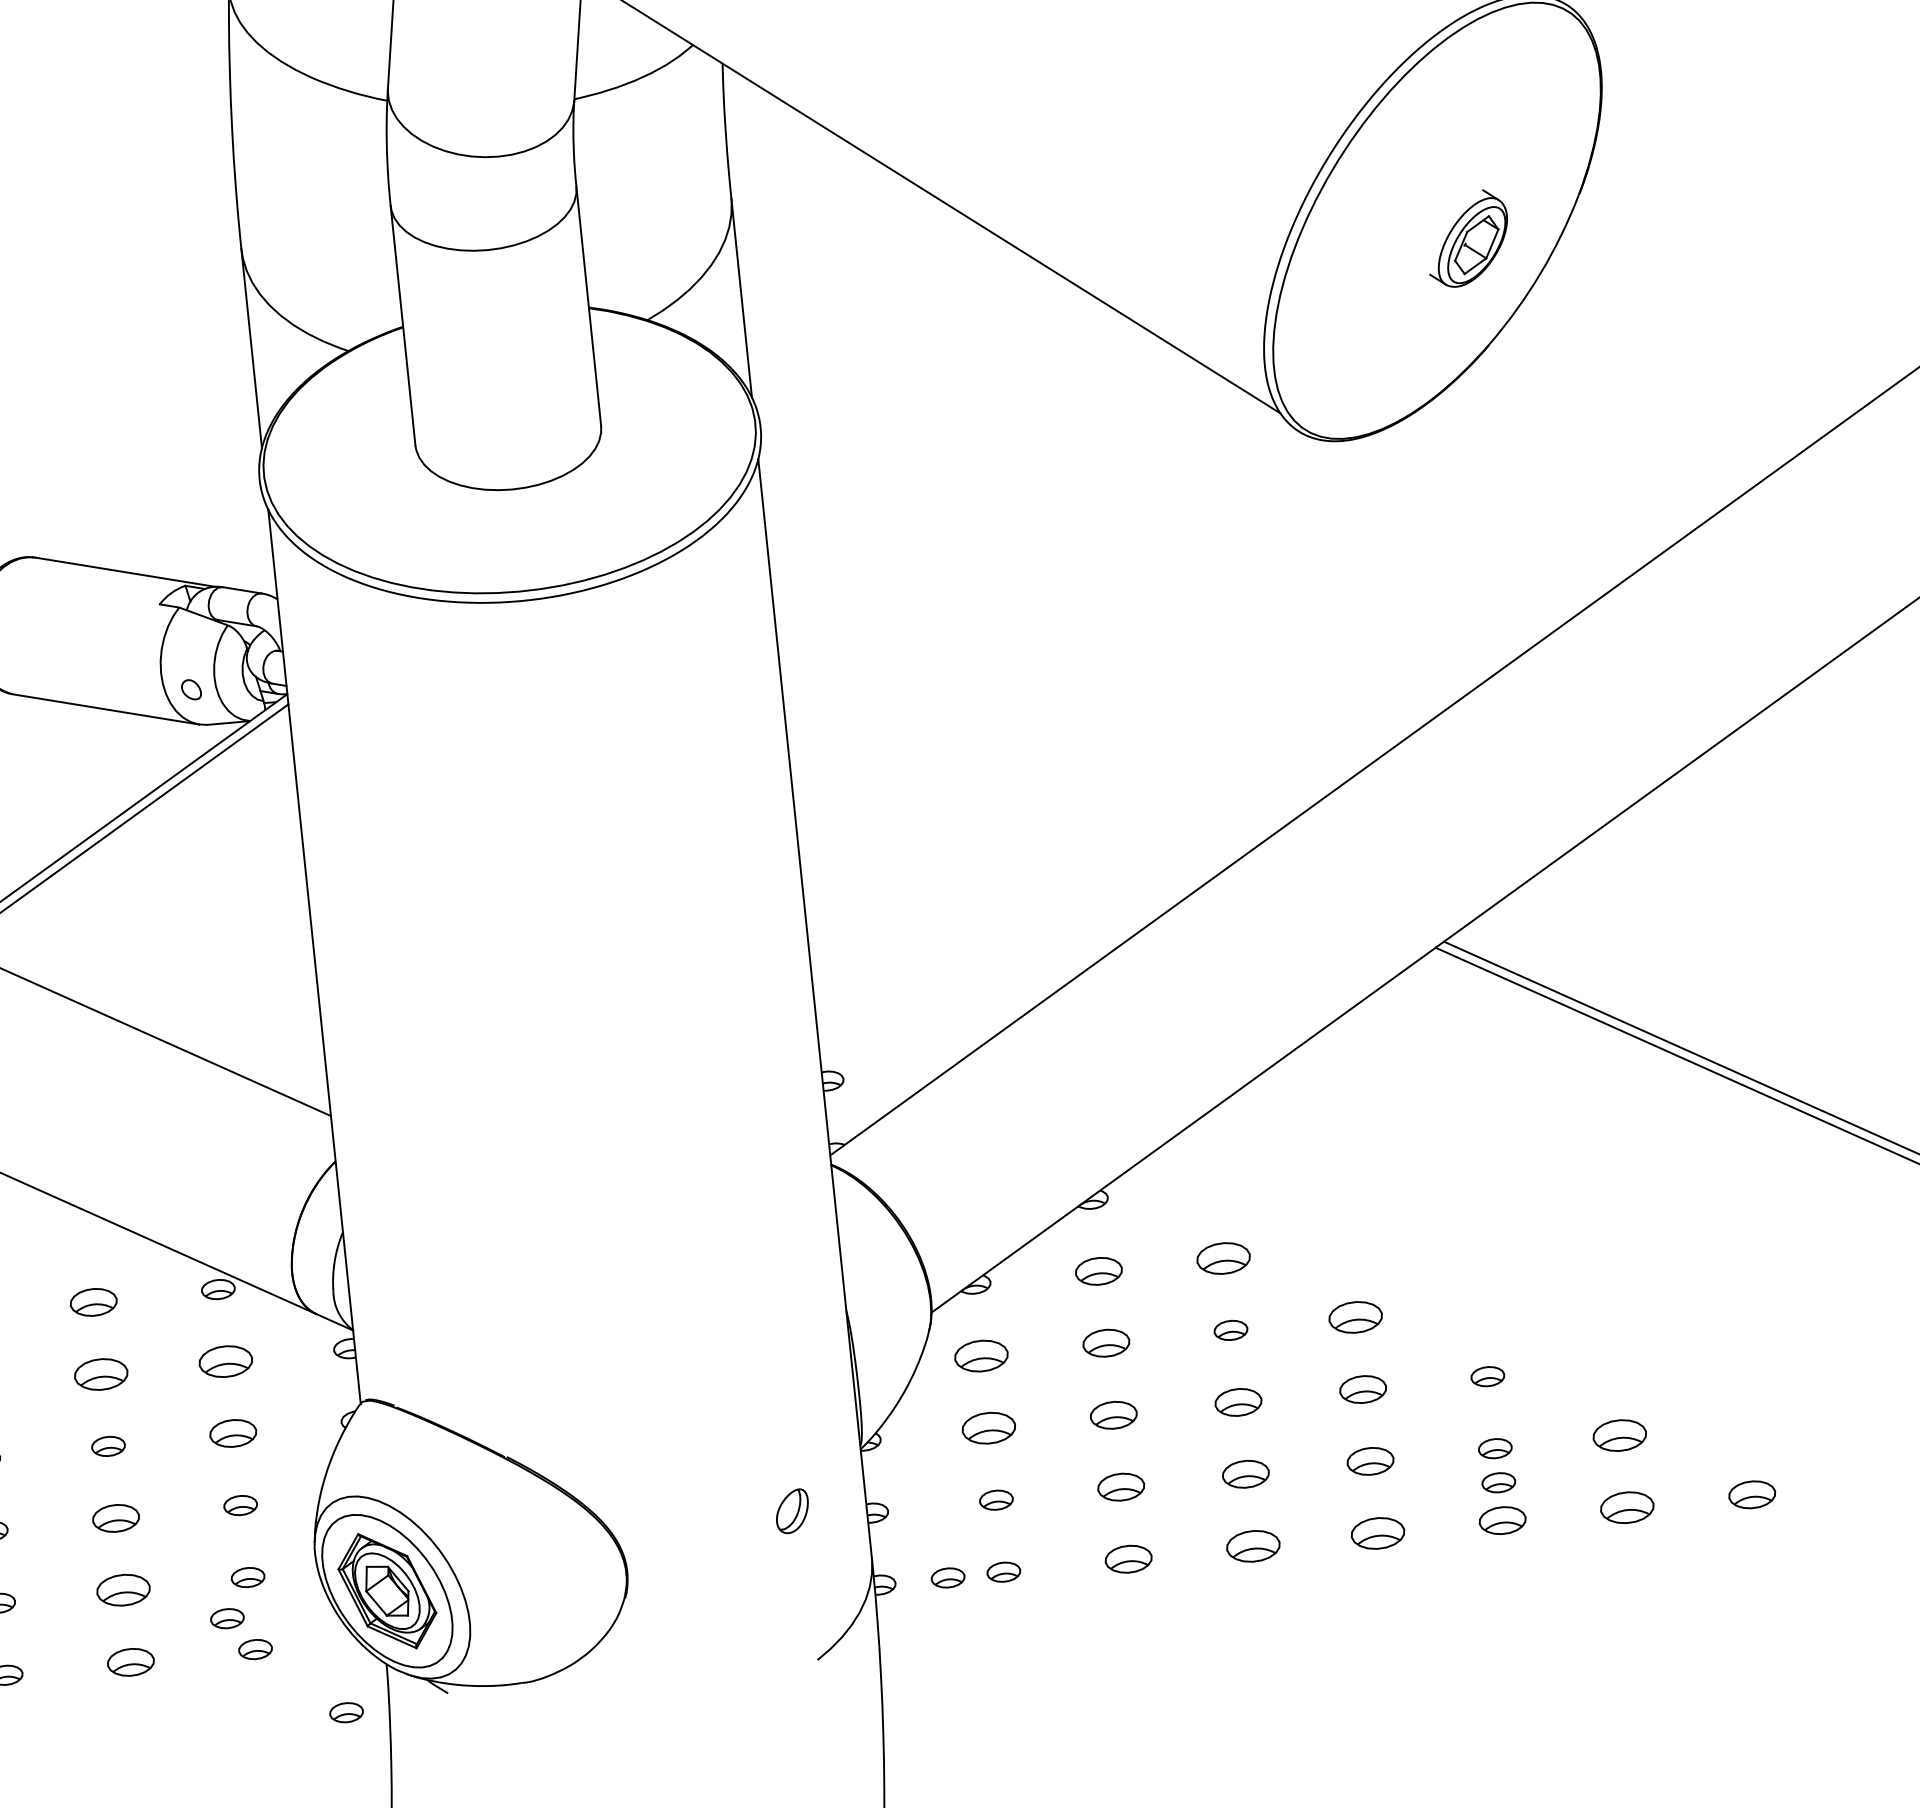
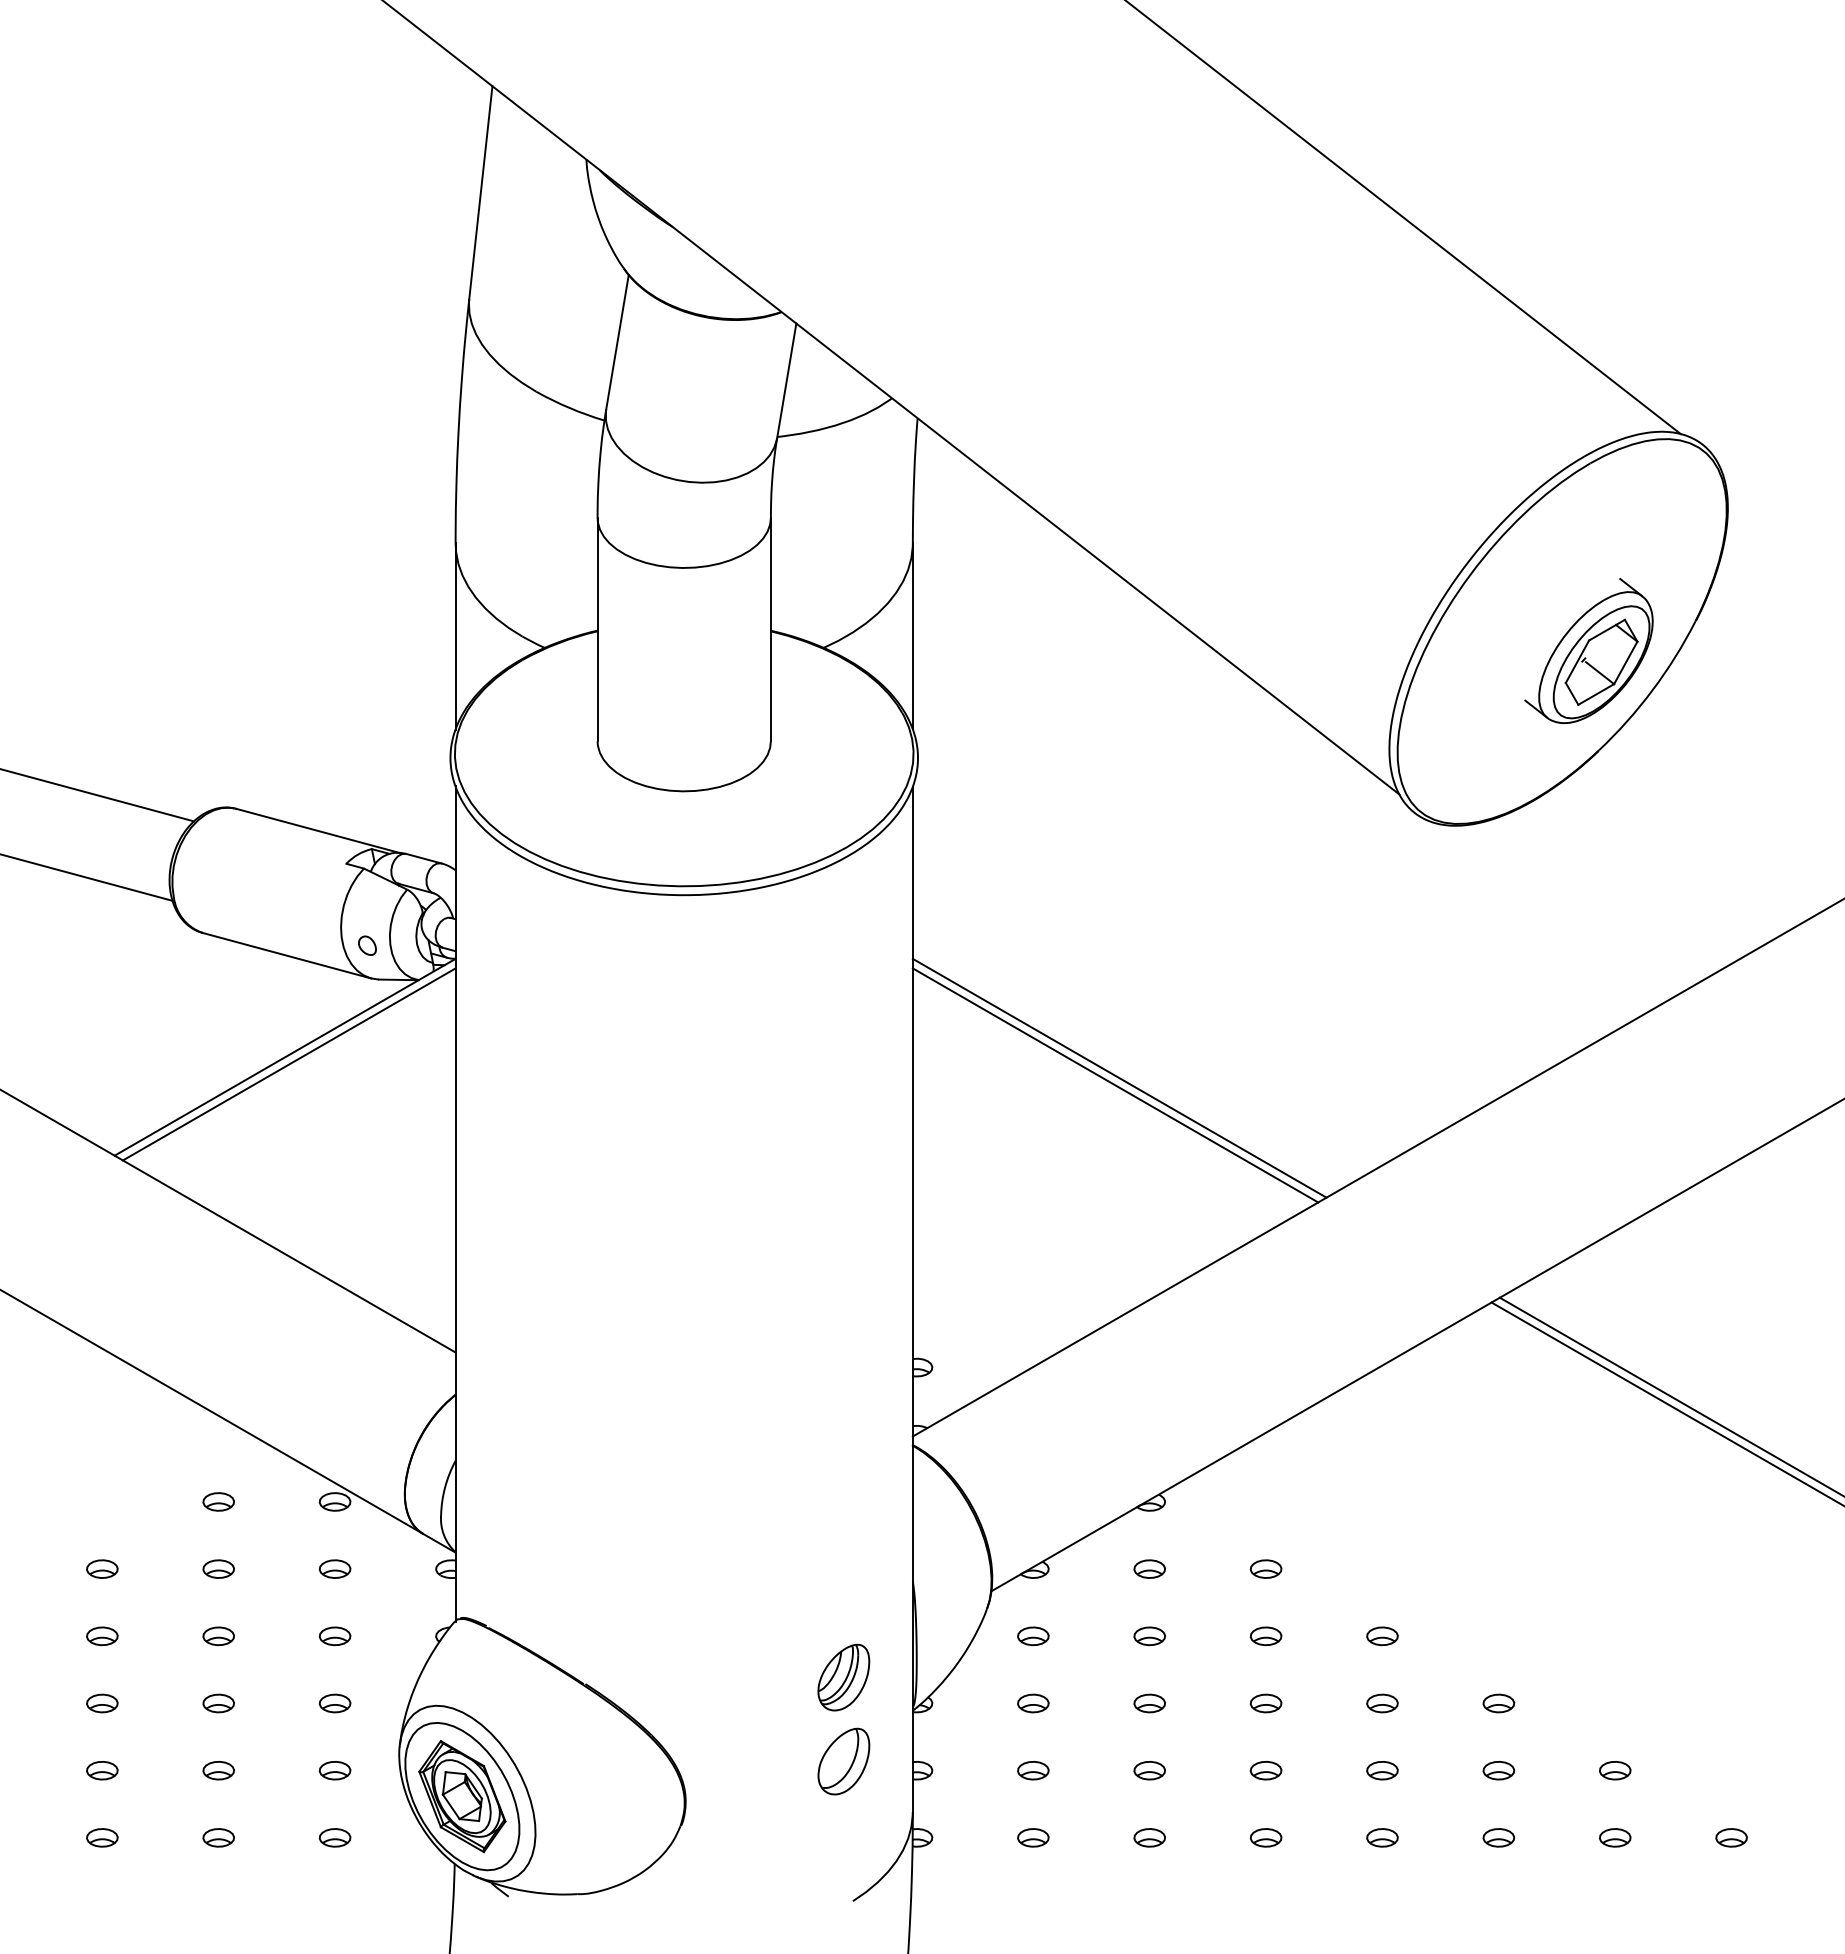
part: (1467, 238) -> (1588, 650), size x1.67
line: (1011, 747) -> (1119, 1077), added
line: (1008, 756) -> (1115, 1085), added
part: (1222, 1257) -> (1265, 1568), size x0.62
part: (1098, 1270) -> (1149, 1568), size x0.71
part: (93, 1301) -> (218, 1501), size x0.71
part: (1355, 1317) -> (1382, 1636), size x0.62
part: (1106, 1343) -> (1149, 1636), size x0.71
part: (981, 1356) -> (1033, 1636), size x0.62
part: (225, 1360) -> (334, 1568), size x0.62
part: (100, 1373) -> (218, 1568), size x0.62
part: (1363, 1389) -> (1382, 1703), size x0.71
part: (1237, 1402) -> (1265, 1703), size x0.71
part: (1113, 1415) -> (1149, 1703), size x0.71
part: (782, 1421) -> (843, 1677), added
part: (989, 1428) -> (1033, 1703), size x0.62
part: (232, 1433) -> (334, 1636), size x0.71
part: (1620, 1435) -> (1615, 1770), size x0.62
part: (1370, 1461) -> (1382, 1770), size x0.71
part: (1245, 1474) -> (1265, 1770), size x0.71
part: (1498, 1482) -> (1498, 1802), removed
part: (1120, 1487) -> (1149, 1770), size x0.71
part: (1752, 1494) -> (1731, 1837), size x0.71
part: (1627, 1507) -> (1615, 1837), size x0.62
part: (791, 1511) -> (843, 1761), size x1.67
part: (115, 1518) -> (218, 1703), size x0.71
part: (1502, 1520) -> (1498, 1837), size x0.71
part: (1378, 1533) -> (1382, 1837), size x0.62
part: (1252, 1546) -> (1265, 1837), size x0.62
part: (1128, 1558) -> (1149, 1837), size x0.71
part: (948, 1577) -> (981, 1837), removed
part: (123, 1590) -> (218, 1770), size x0.62
part: (226, 1618) -> (311, 1806), removed
part: (130, 1662) -> (218, 1837), size x0.71
part: (345, 1712) -> (412, 1904), removed

